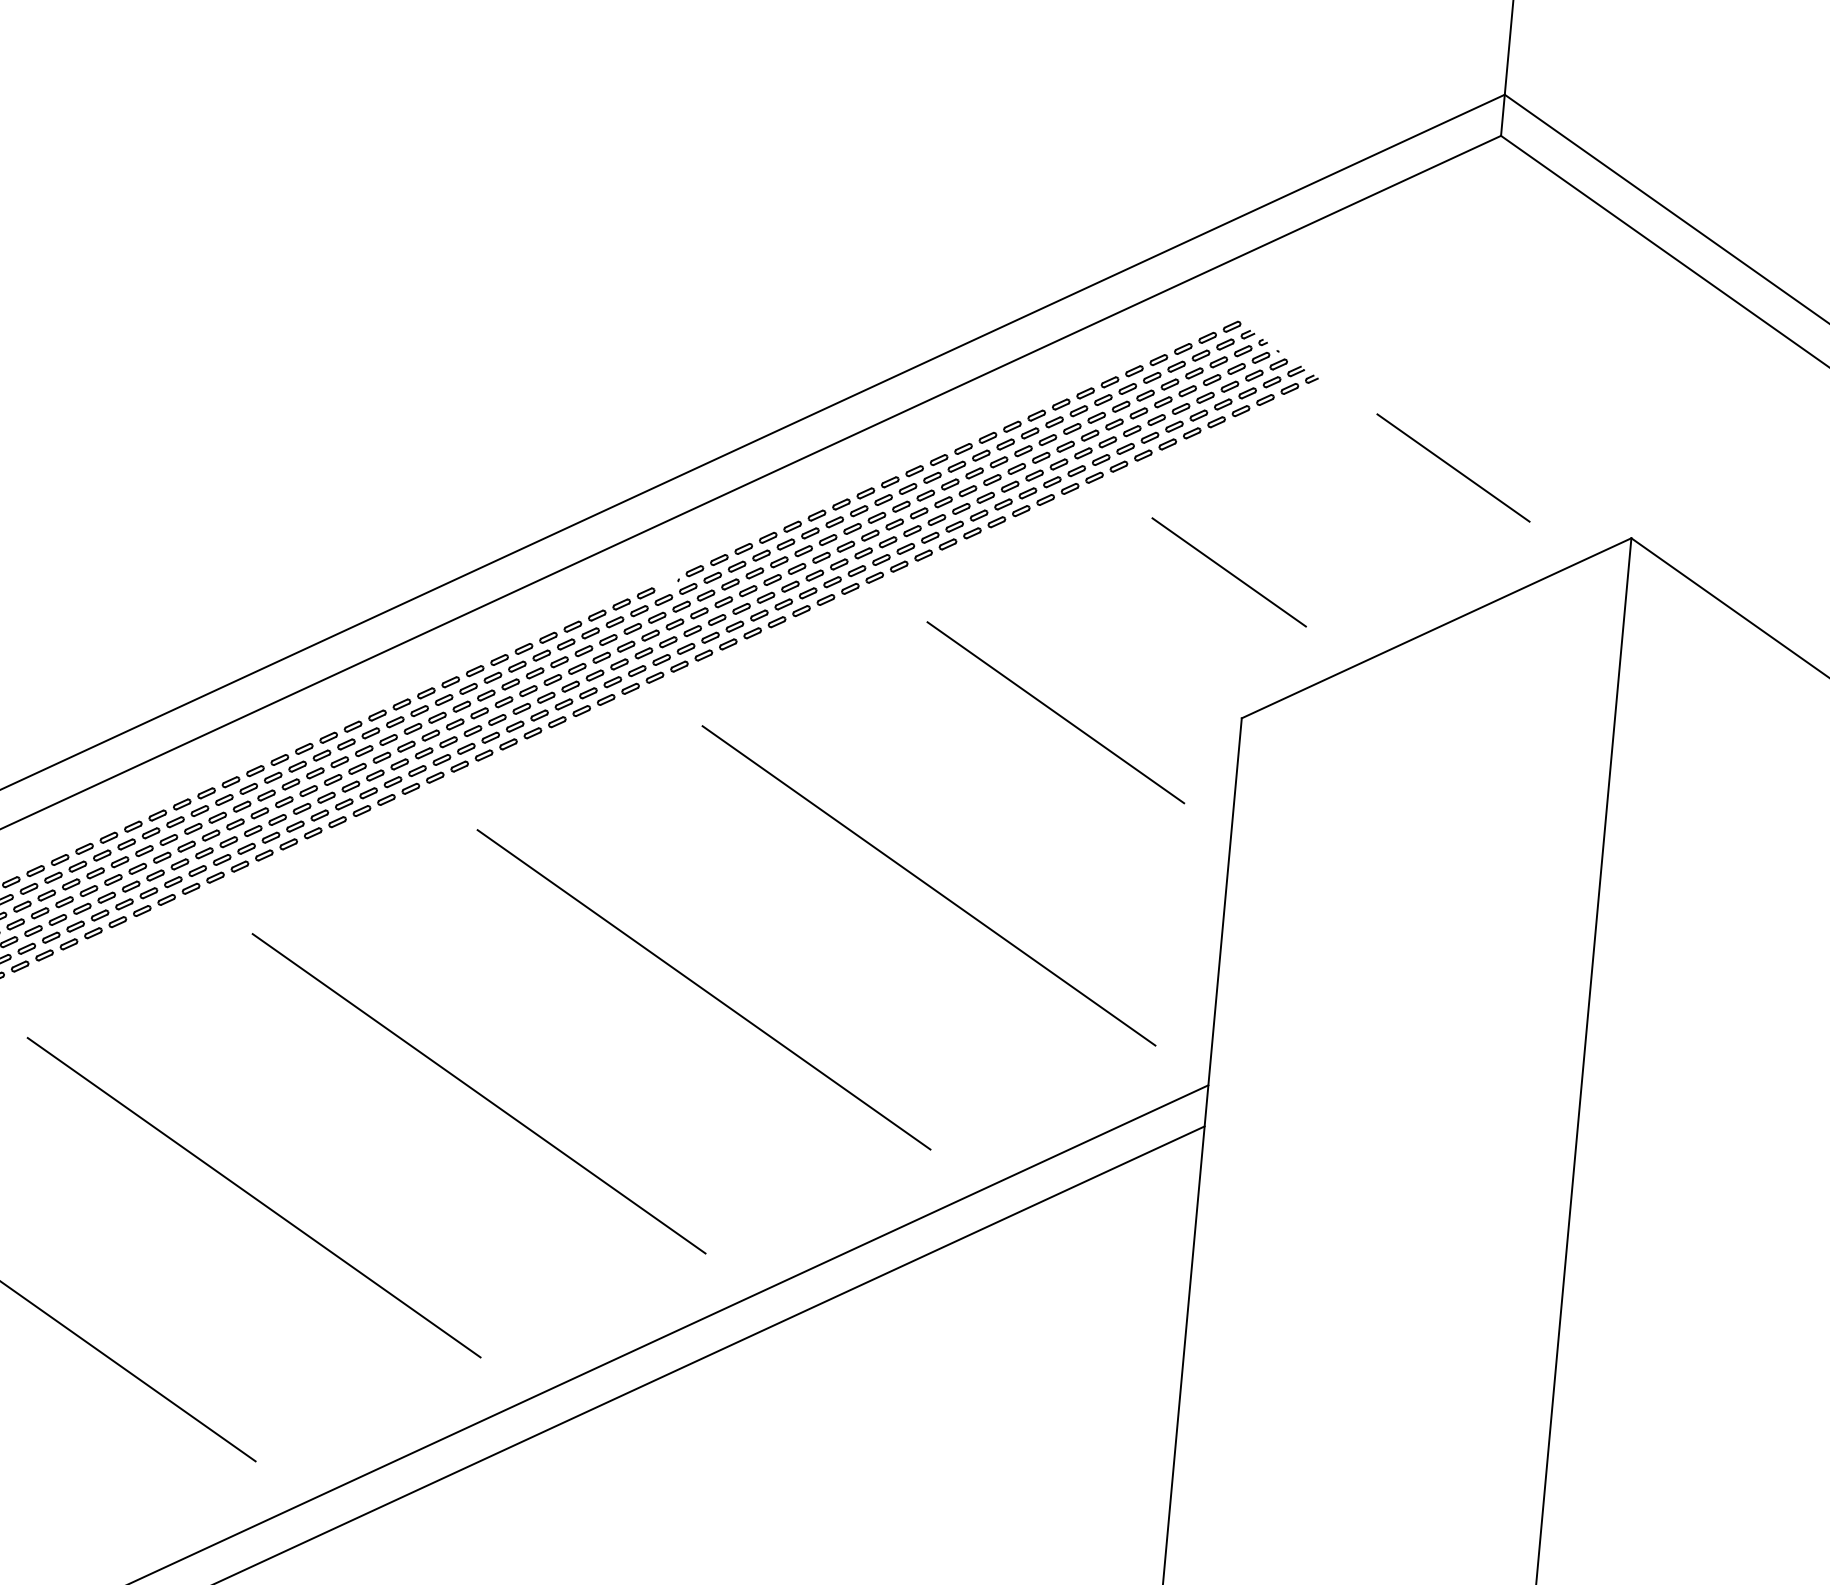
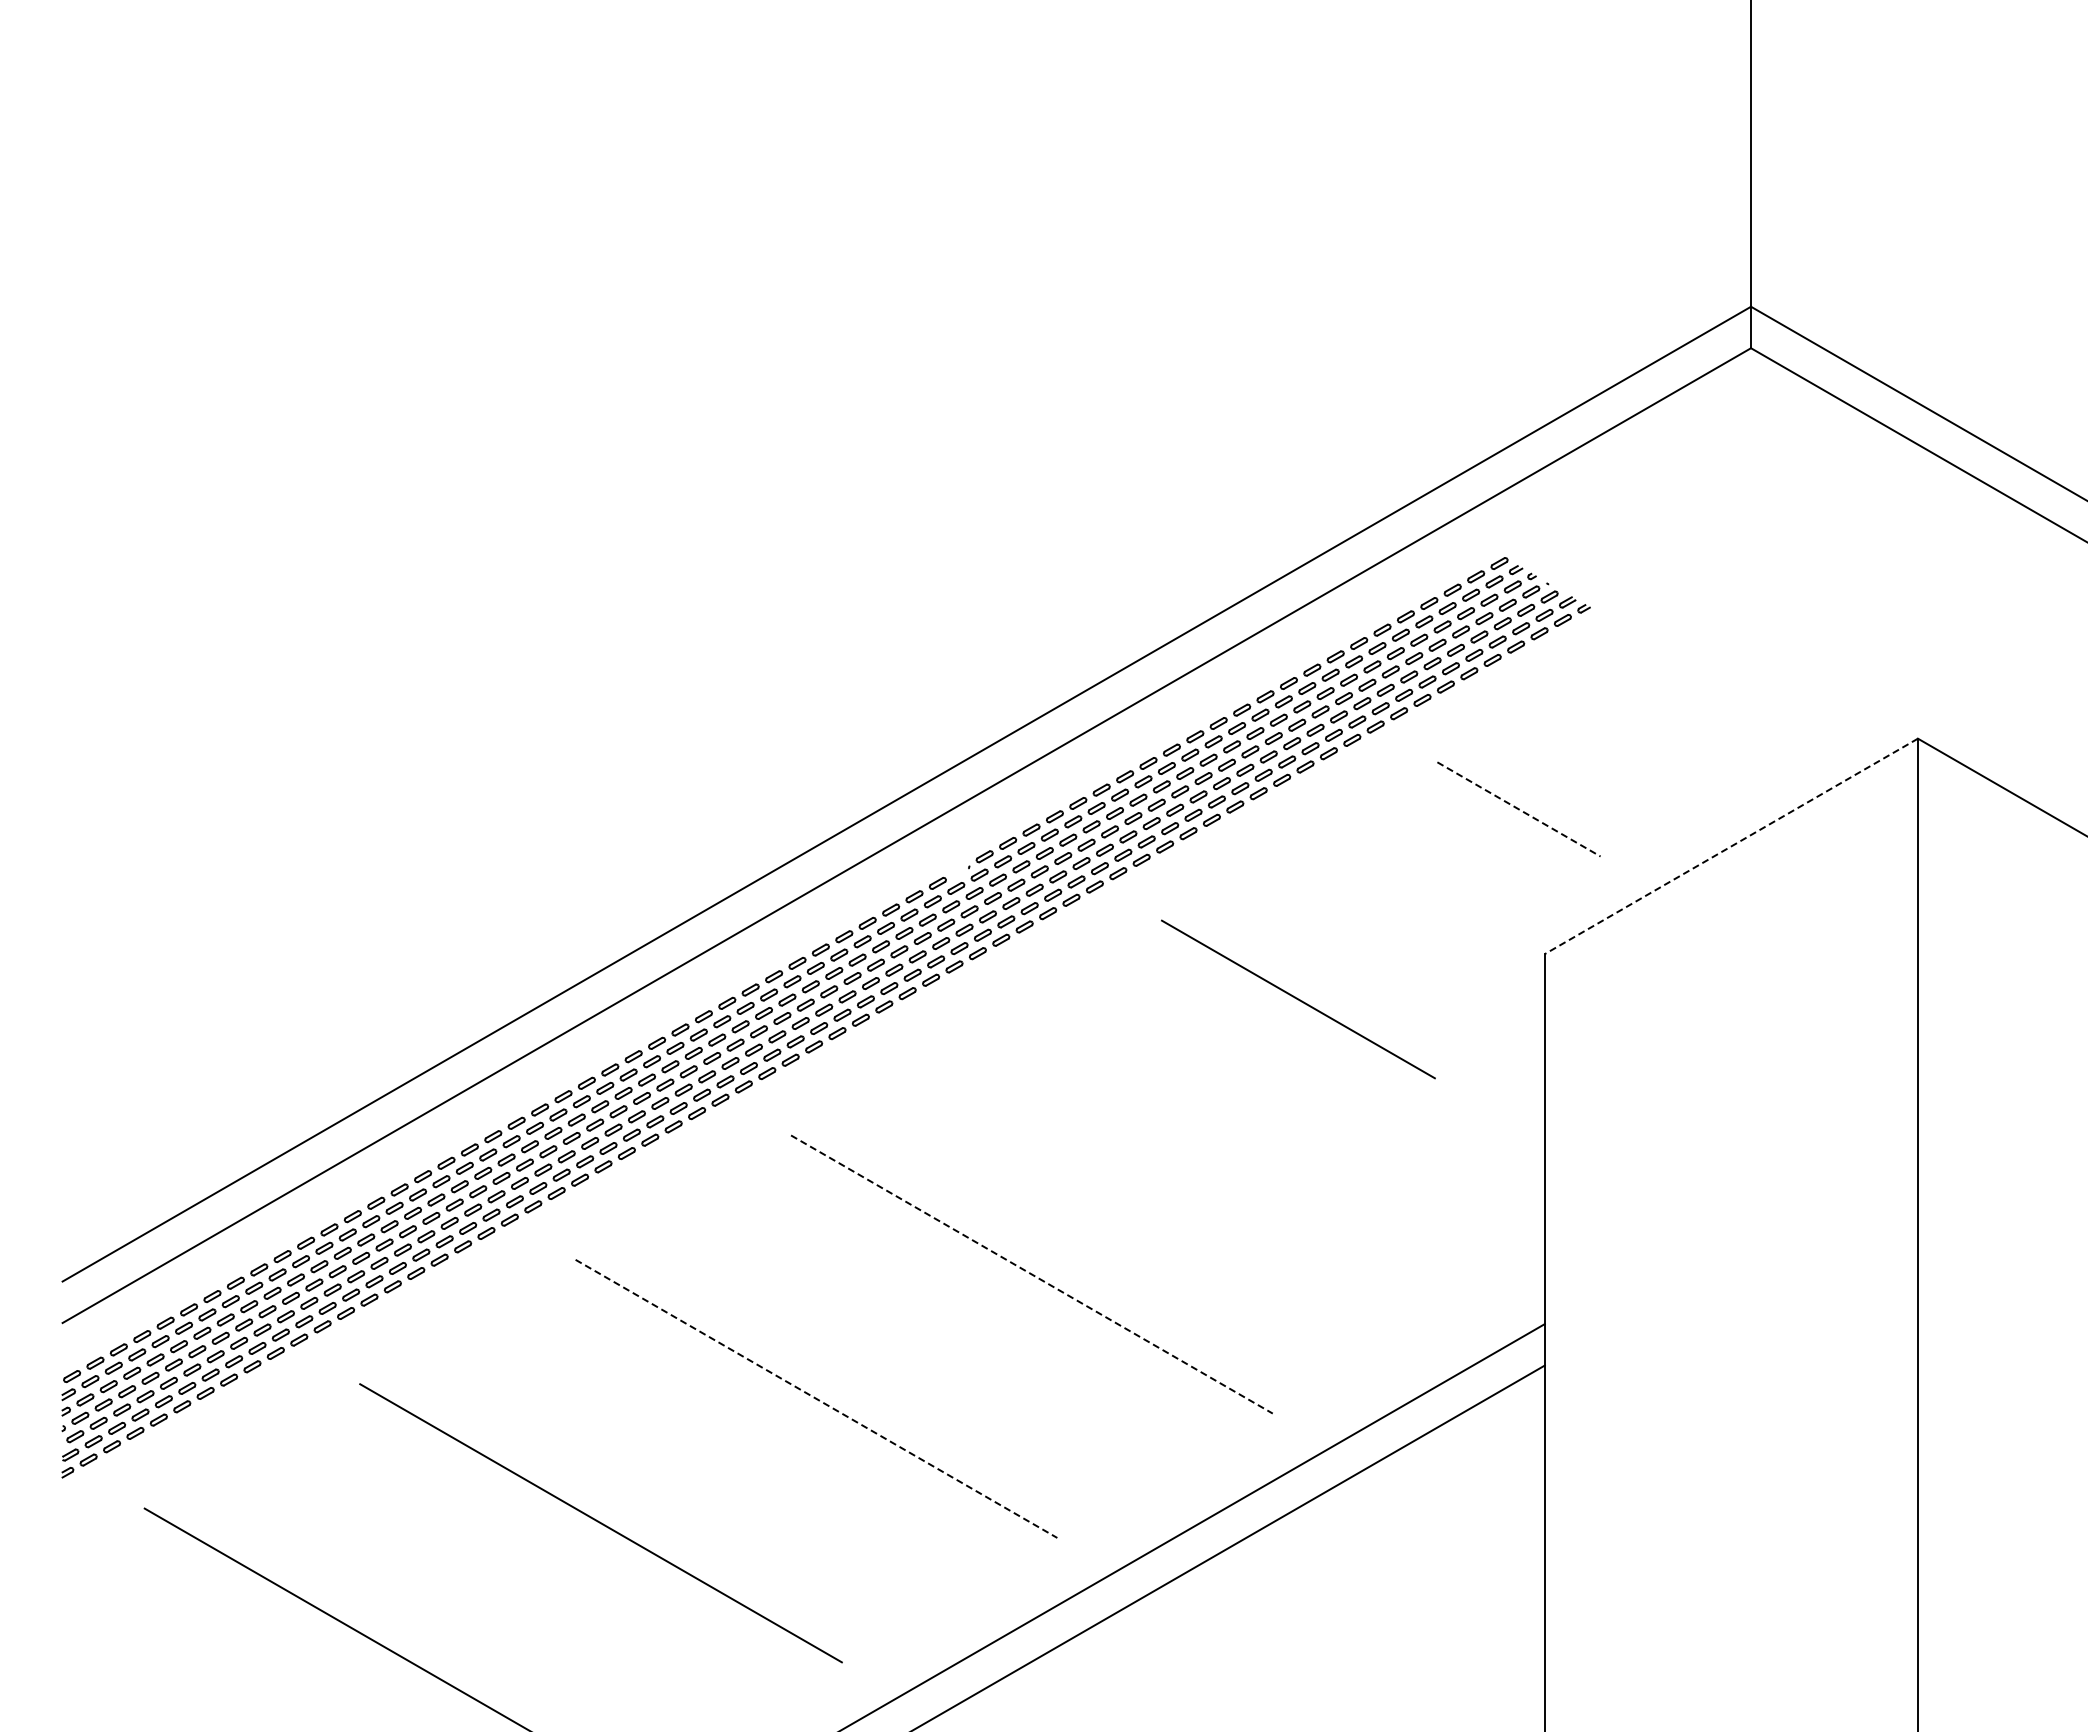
line: (1453, 467) -> (1733, 684), removed
line: (1229, 572) -> (1519, 809), solid -> dashed
line: (1435, 628) -> (1730, 846), solid -> dashed
line: (1055, 712) -> (1298, 999), moved
line: (929, 886) -> (1247, 1150), removed
line: (704, 989) -> (1032, 1274), solid -> dashed
line: (479, 1094) -> (816, 1399), solid -> dashed

